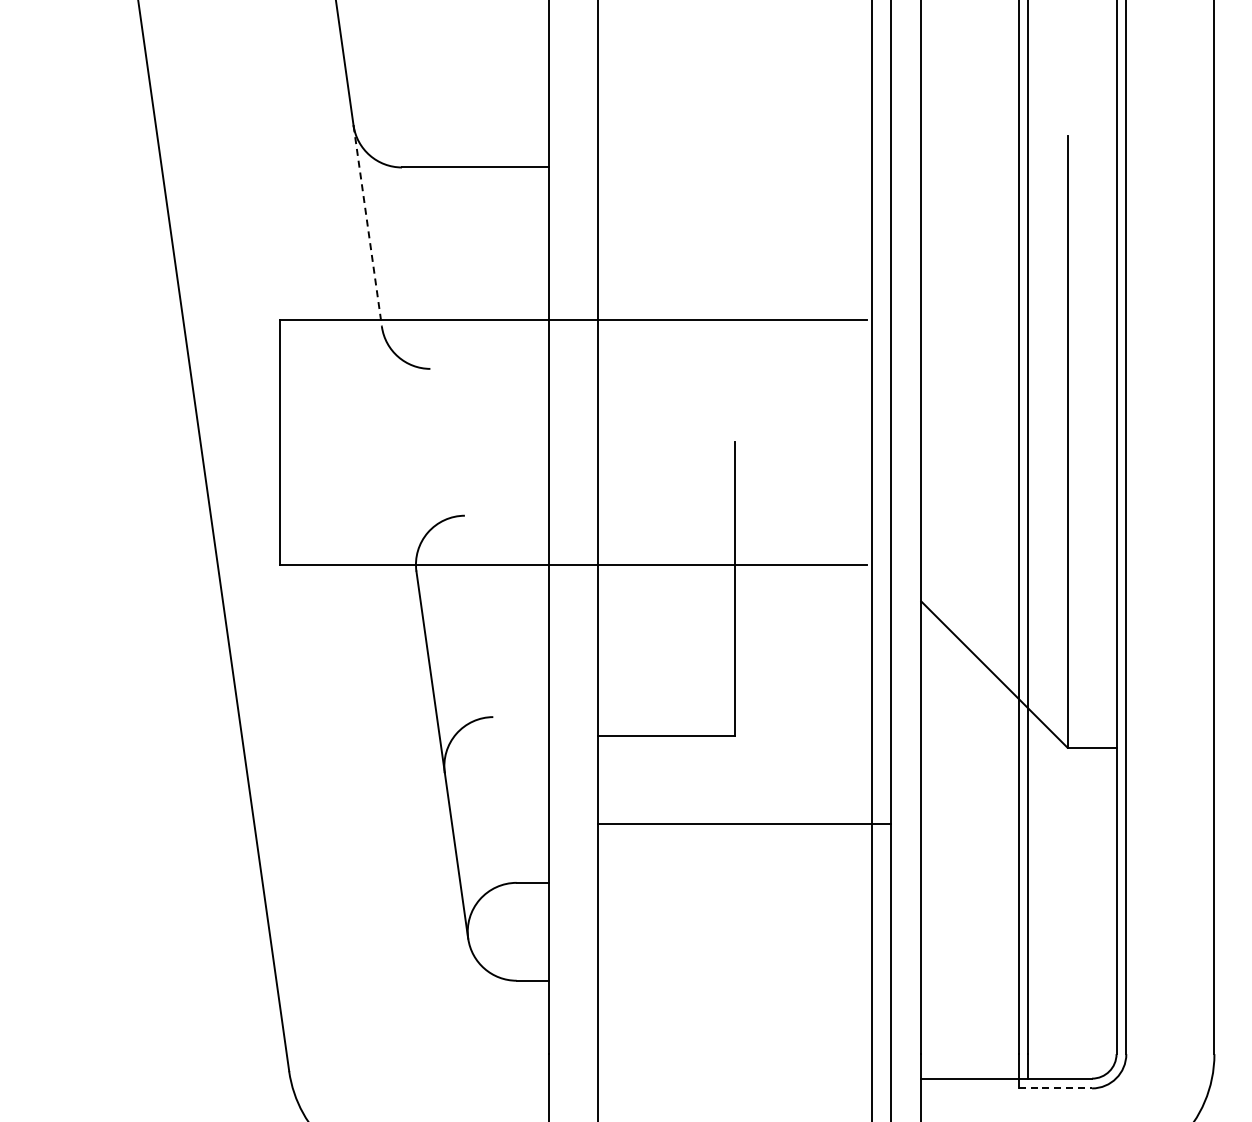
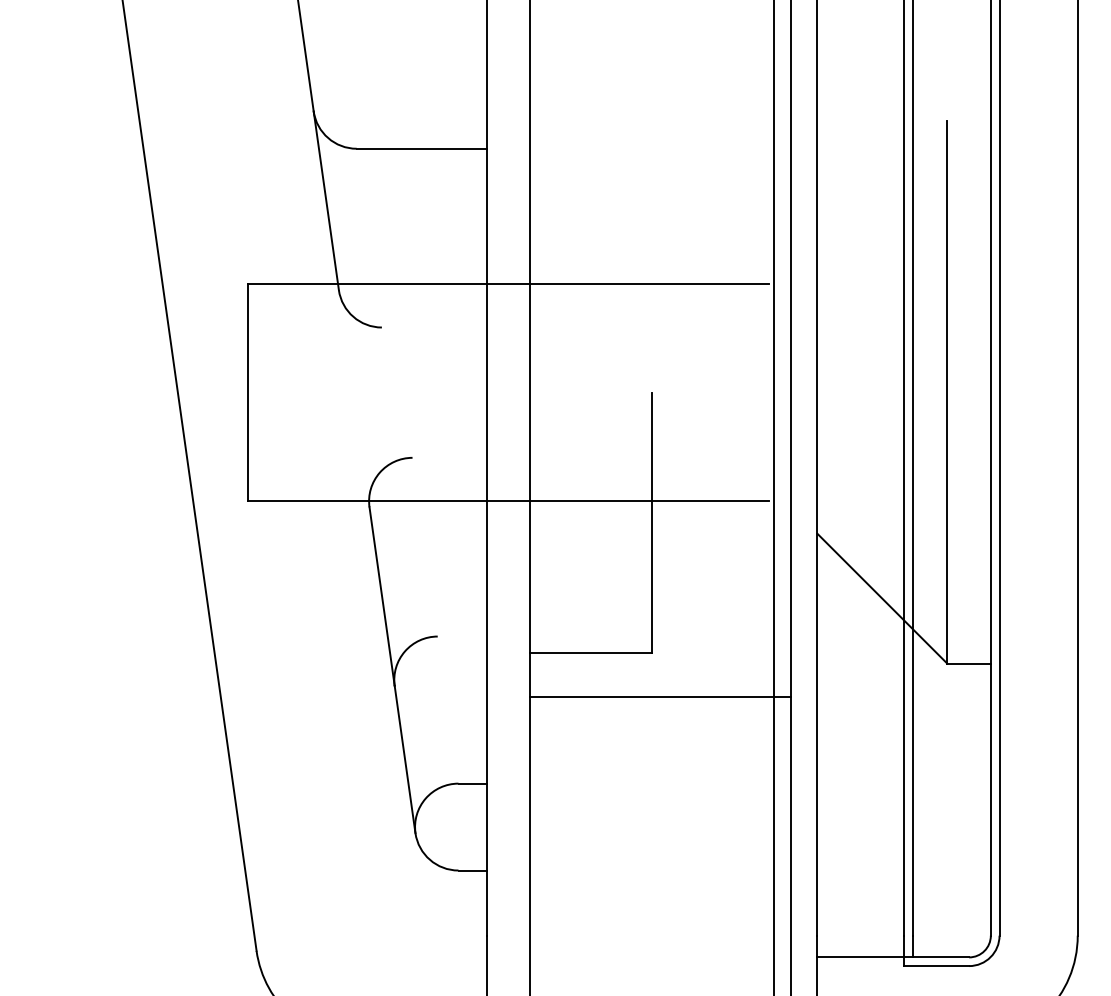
line: (367, 226) -> (326, 201), dashed -> solid
line: (744, 823) -> (660, 696), moved
line: (1055, 1088) -> (936, 966), dashed -> solid

